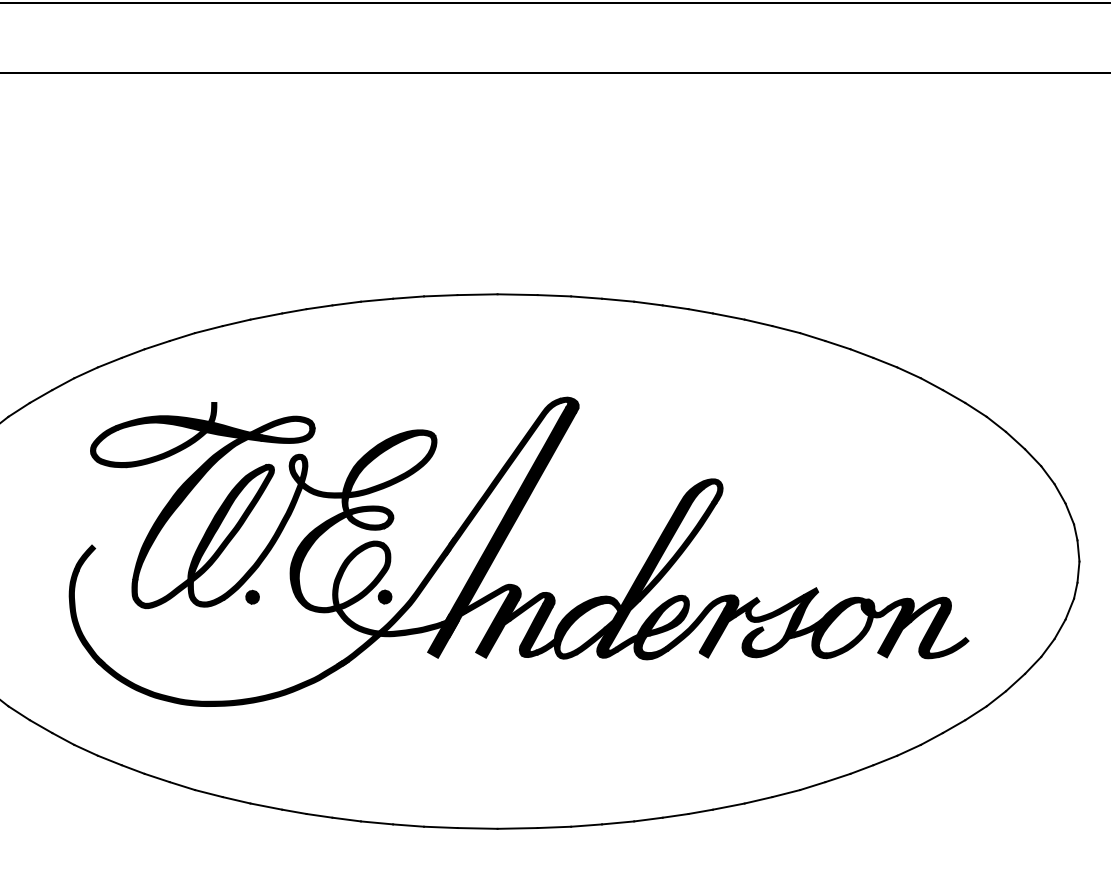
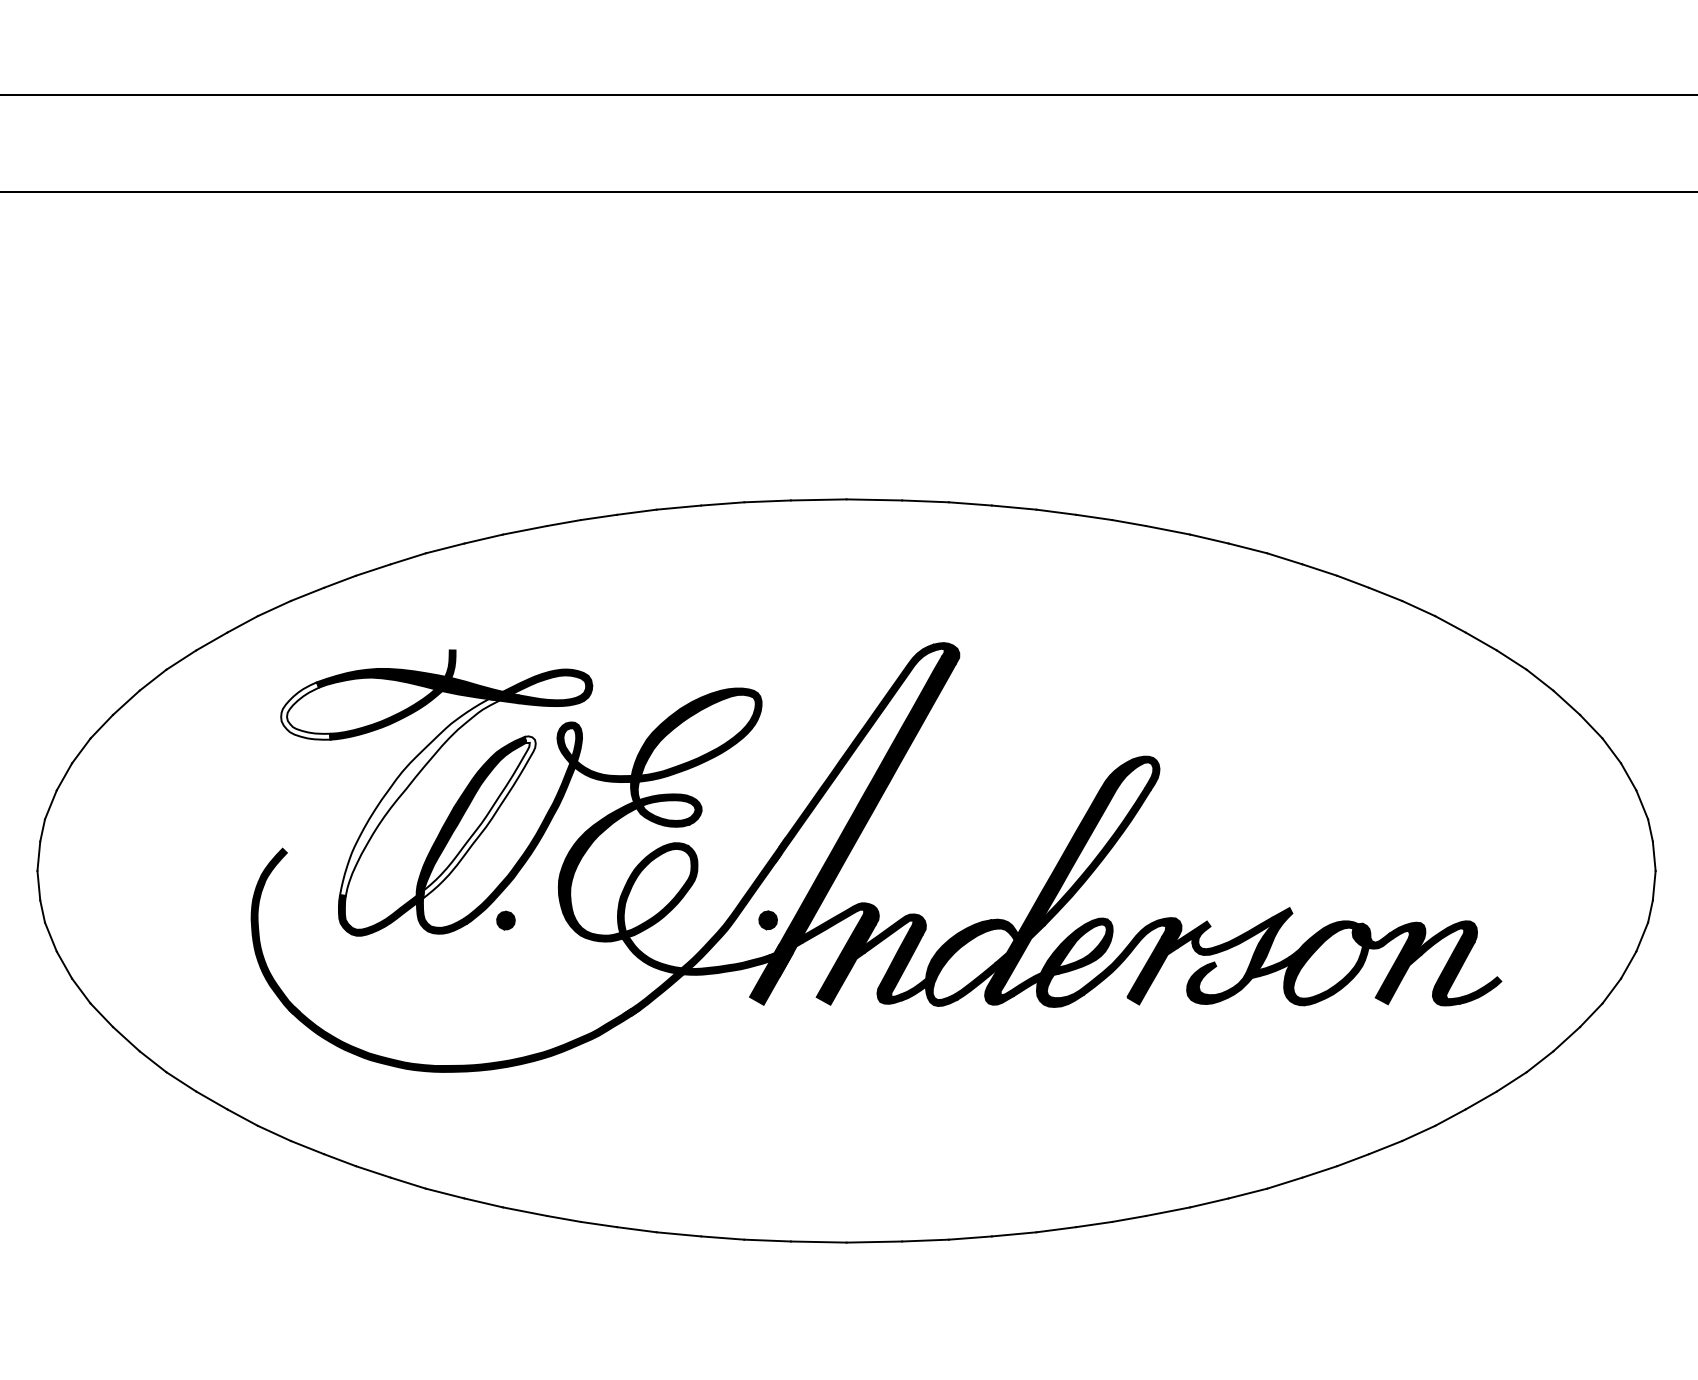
fill: (108, 446) -> (305, 710), removed
fill: (190, 508) -> (419, 797), removed
fill: (233, 523) -> (479, 817), removed
part: (384, 597) -> (767, 920), moved

